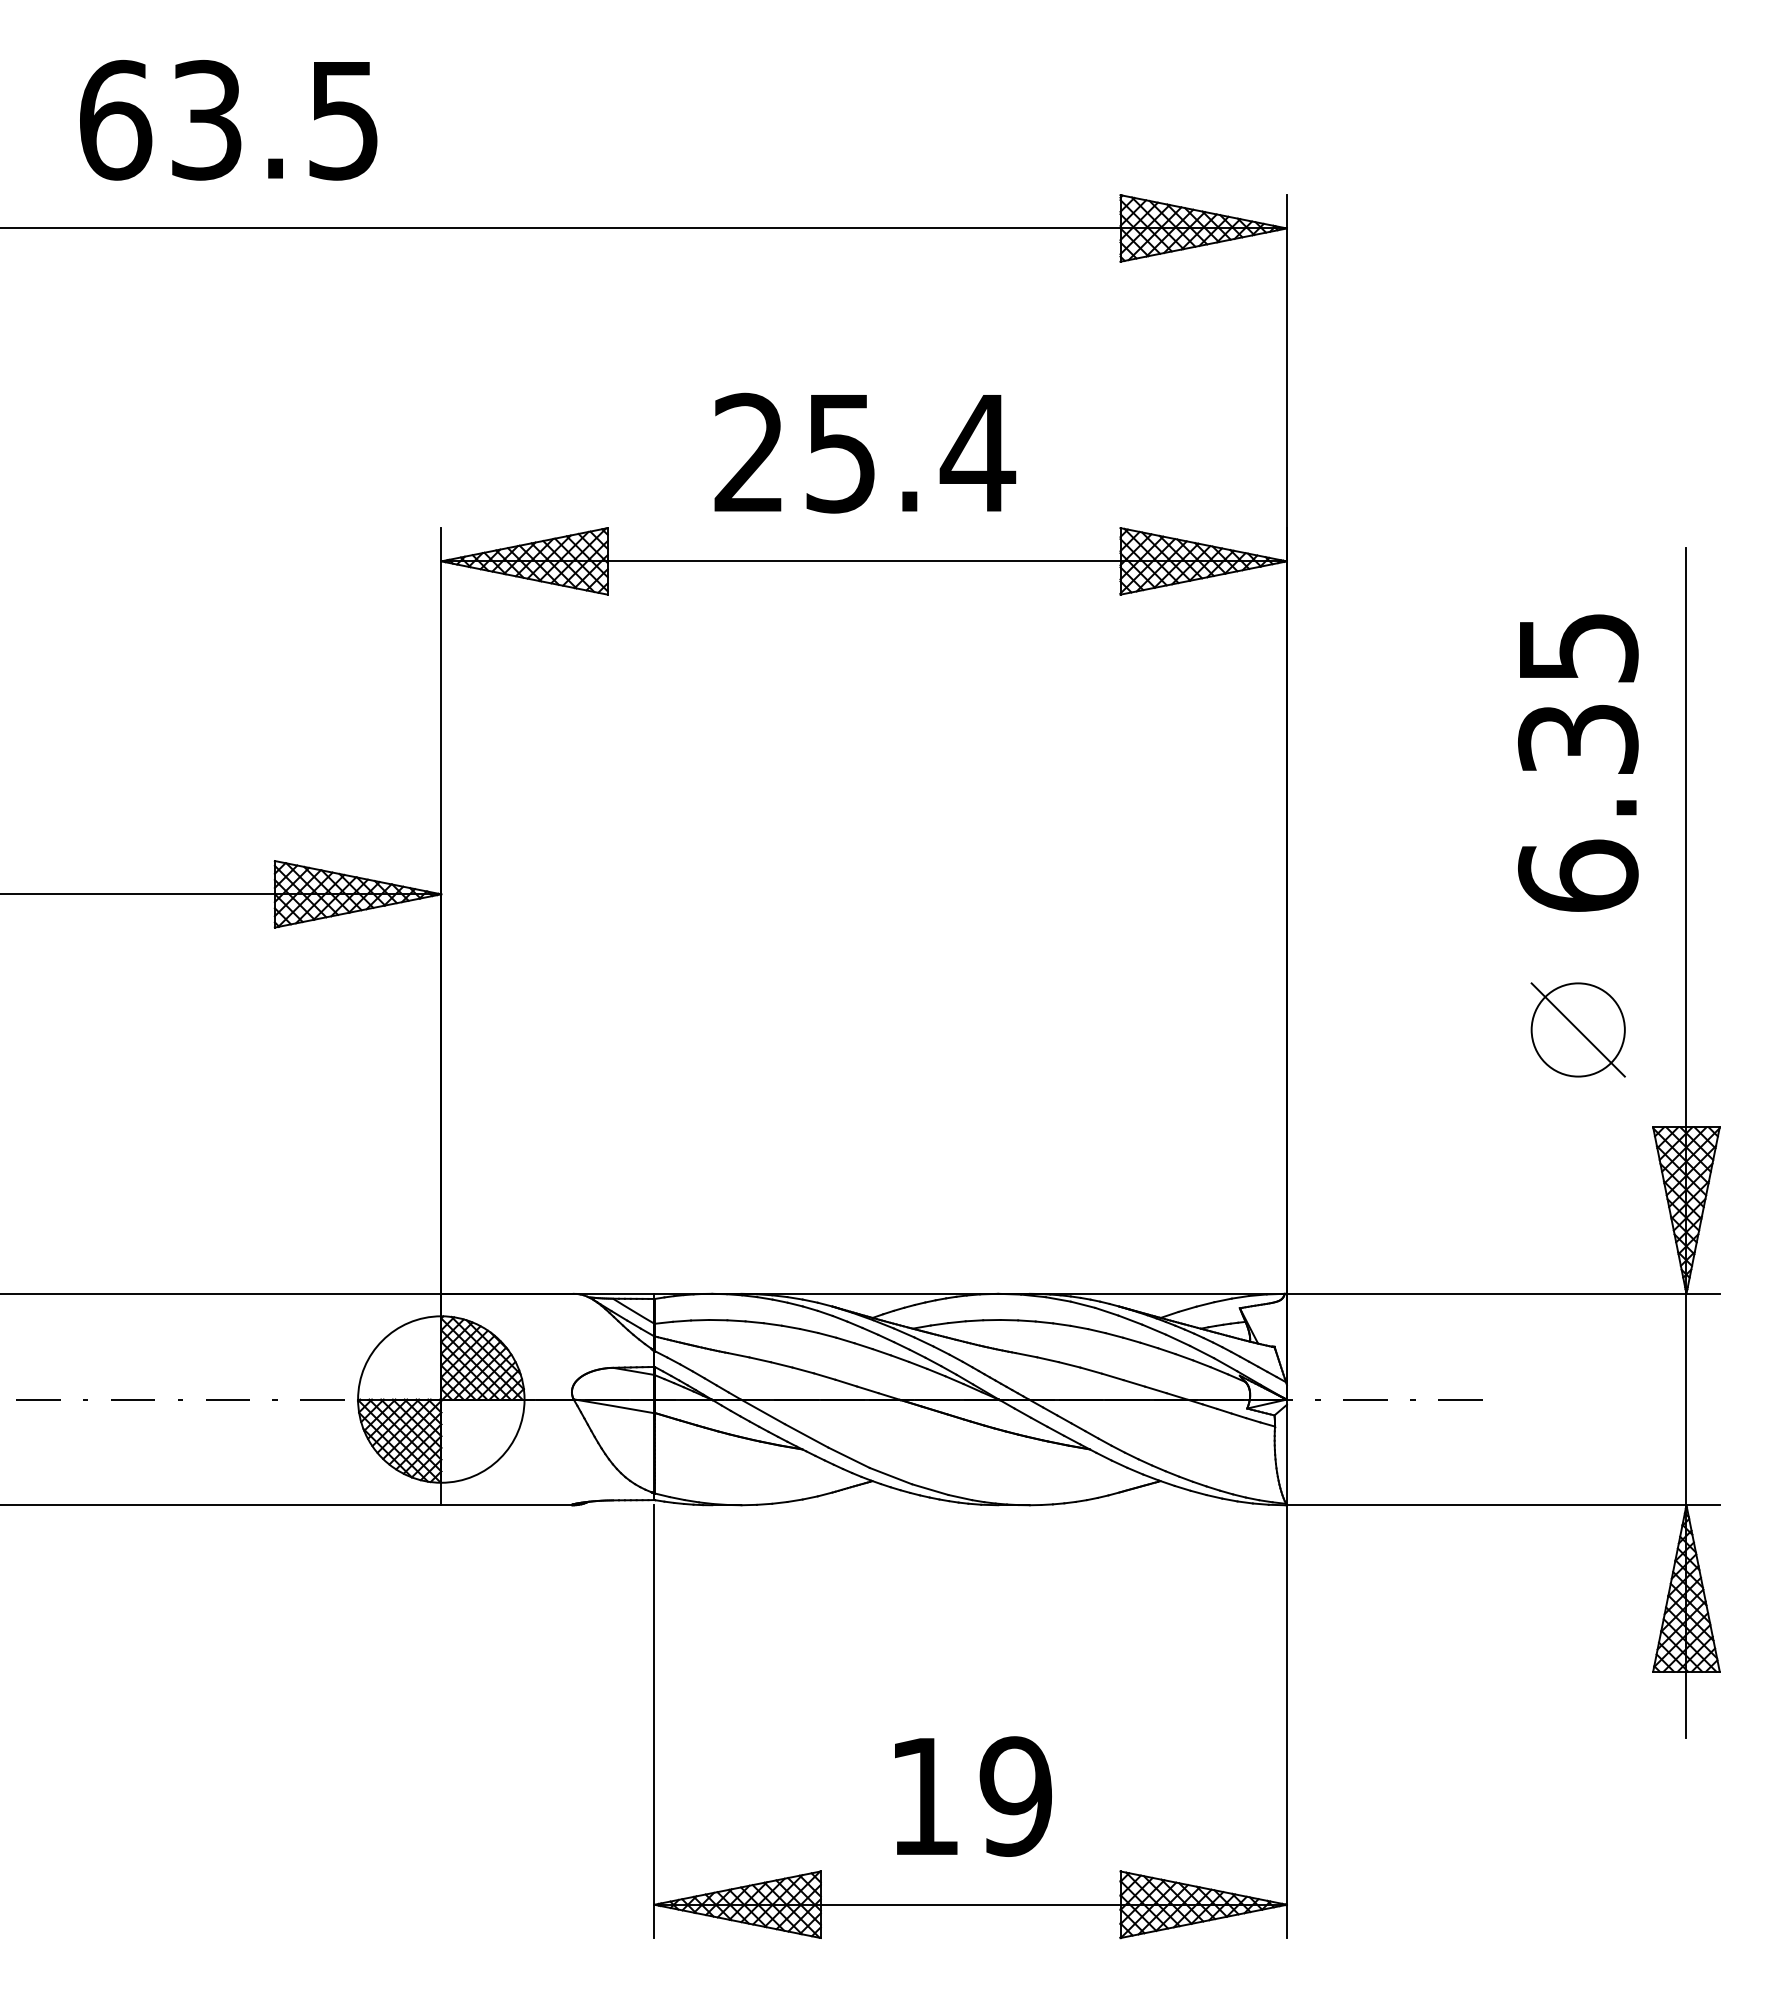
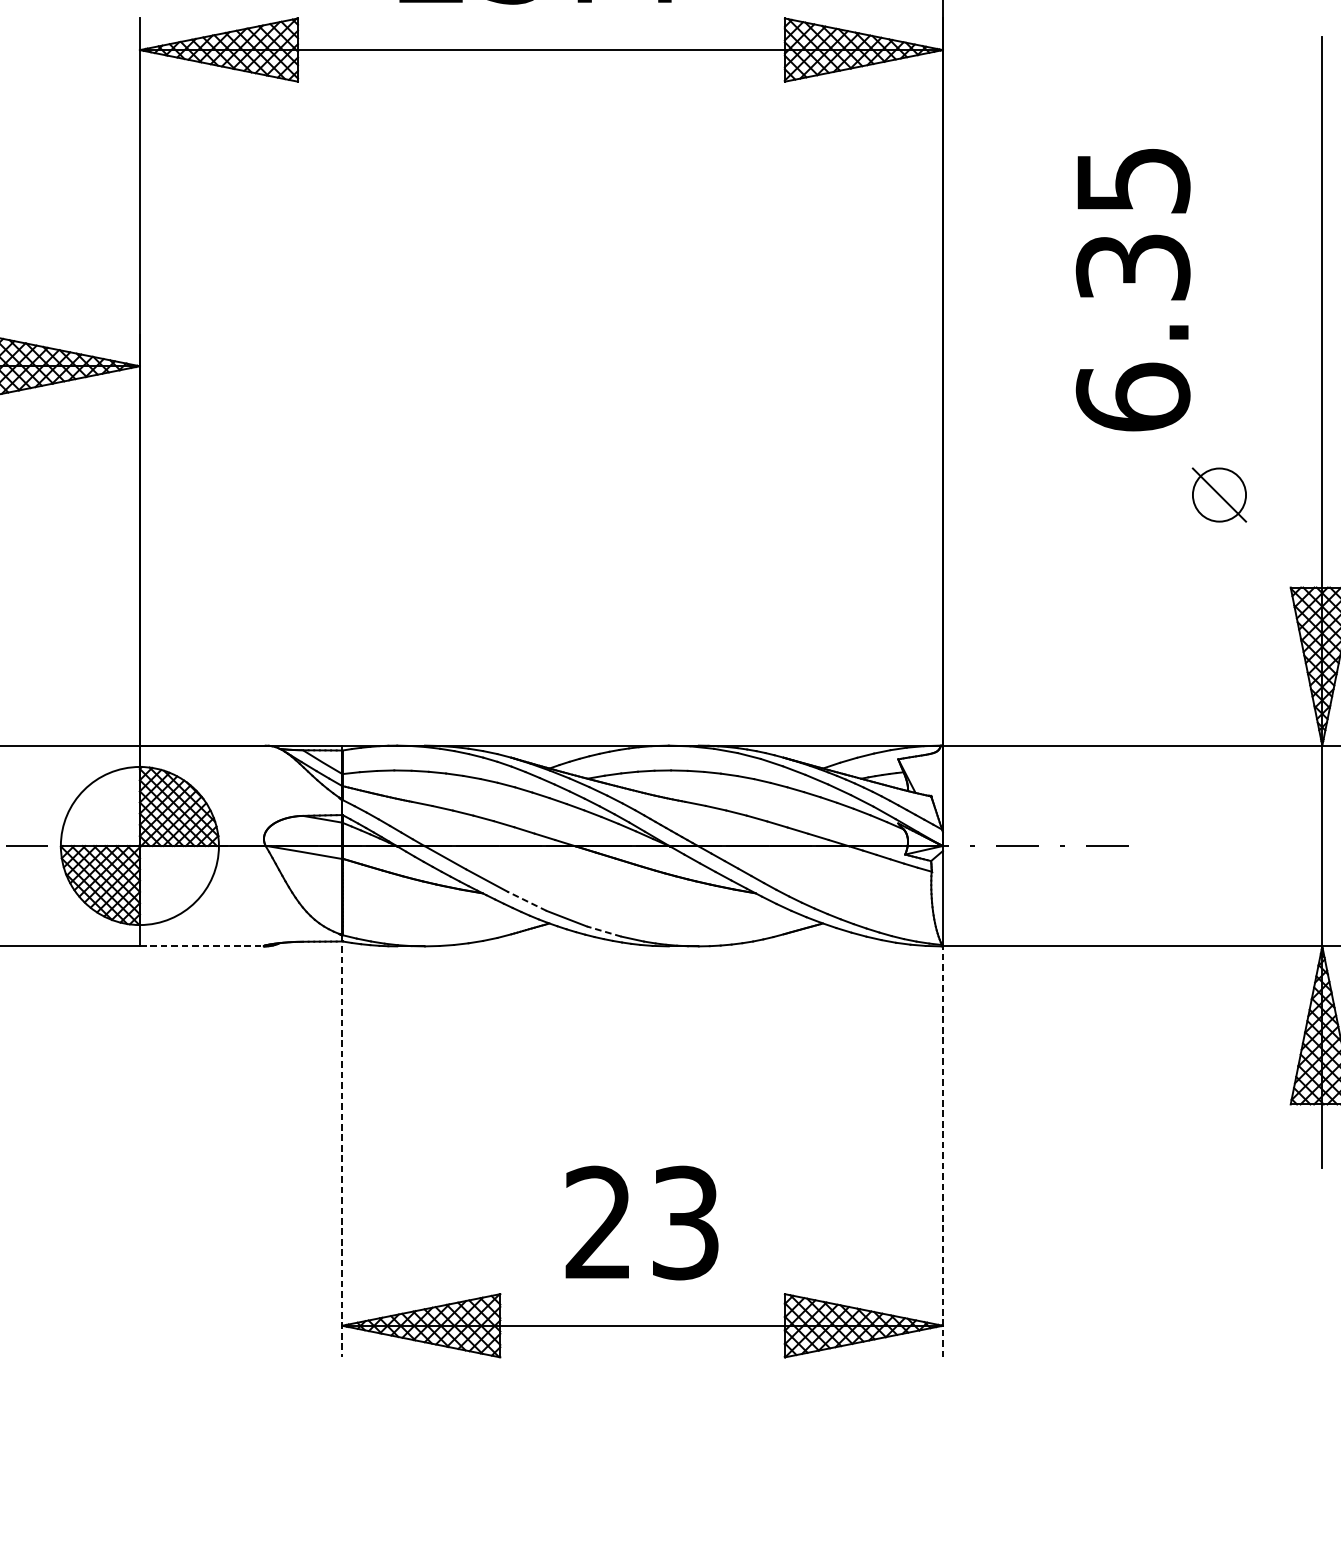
text: (1578, 762) -> (1133, 289), moved
part: (1577, 1029) -> (1218, 494), size x0.6
line: (848, 1457) -> (526, 901), solid -> dashed
line: (930, 1489) -> (604, 931), solid -> dashed
line: (508, 1505) -> (203, 946), solid -> dashed
line: (1286, 1721) -> (942, 1151), solid -> dashed
line: (654, 1722) -> (342, 1152), solid -> dashed
text: (970, 1796) -> (642, 1222), 19 -> 23

